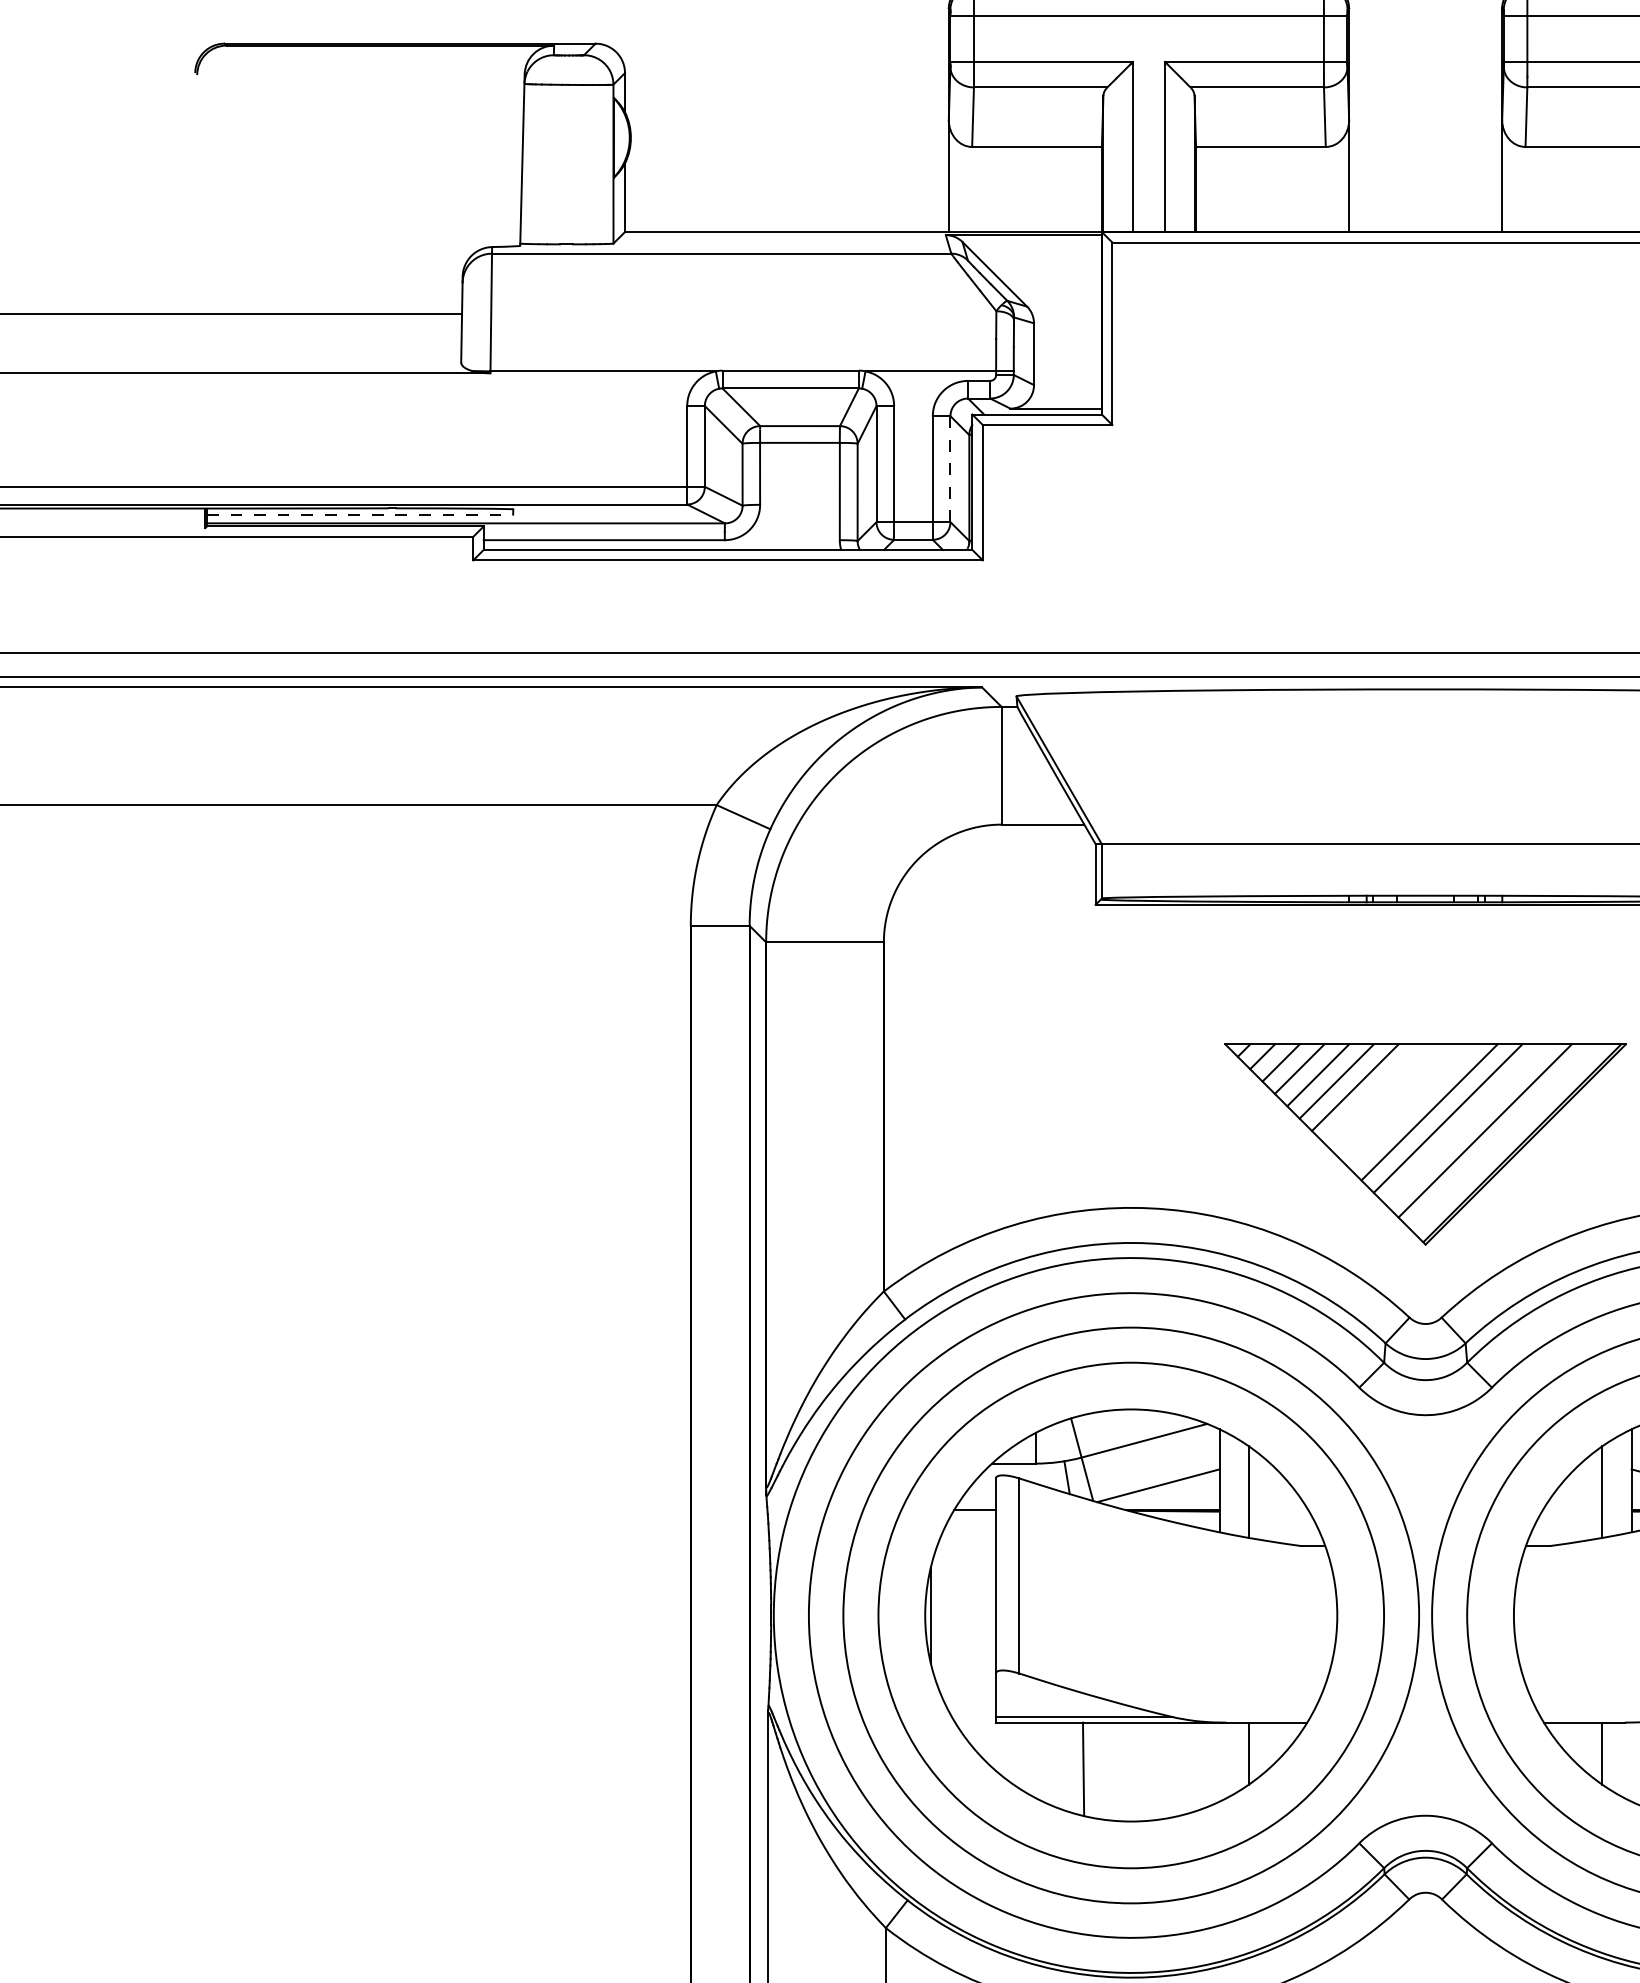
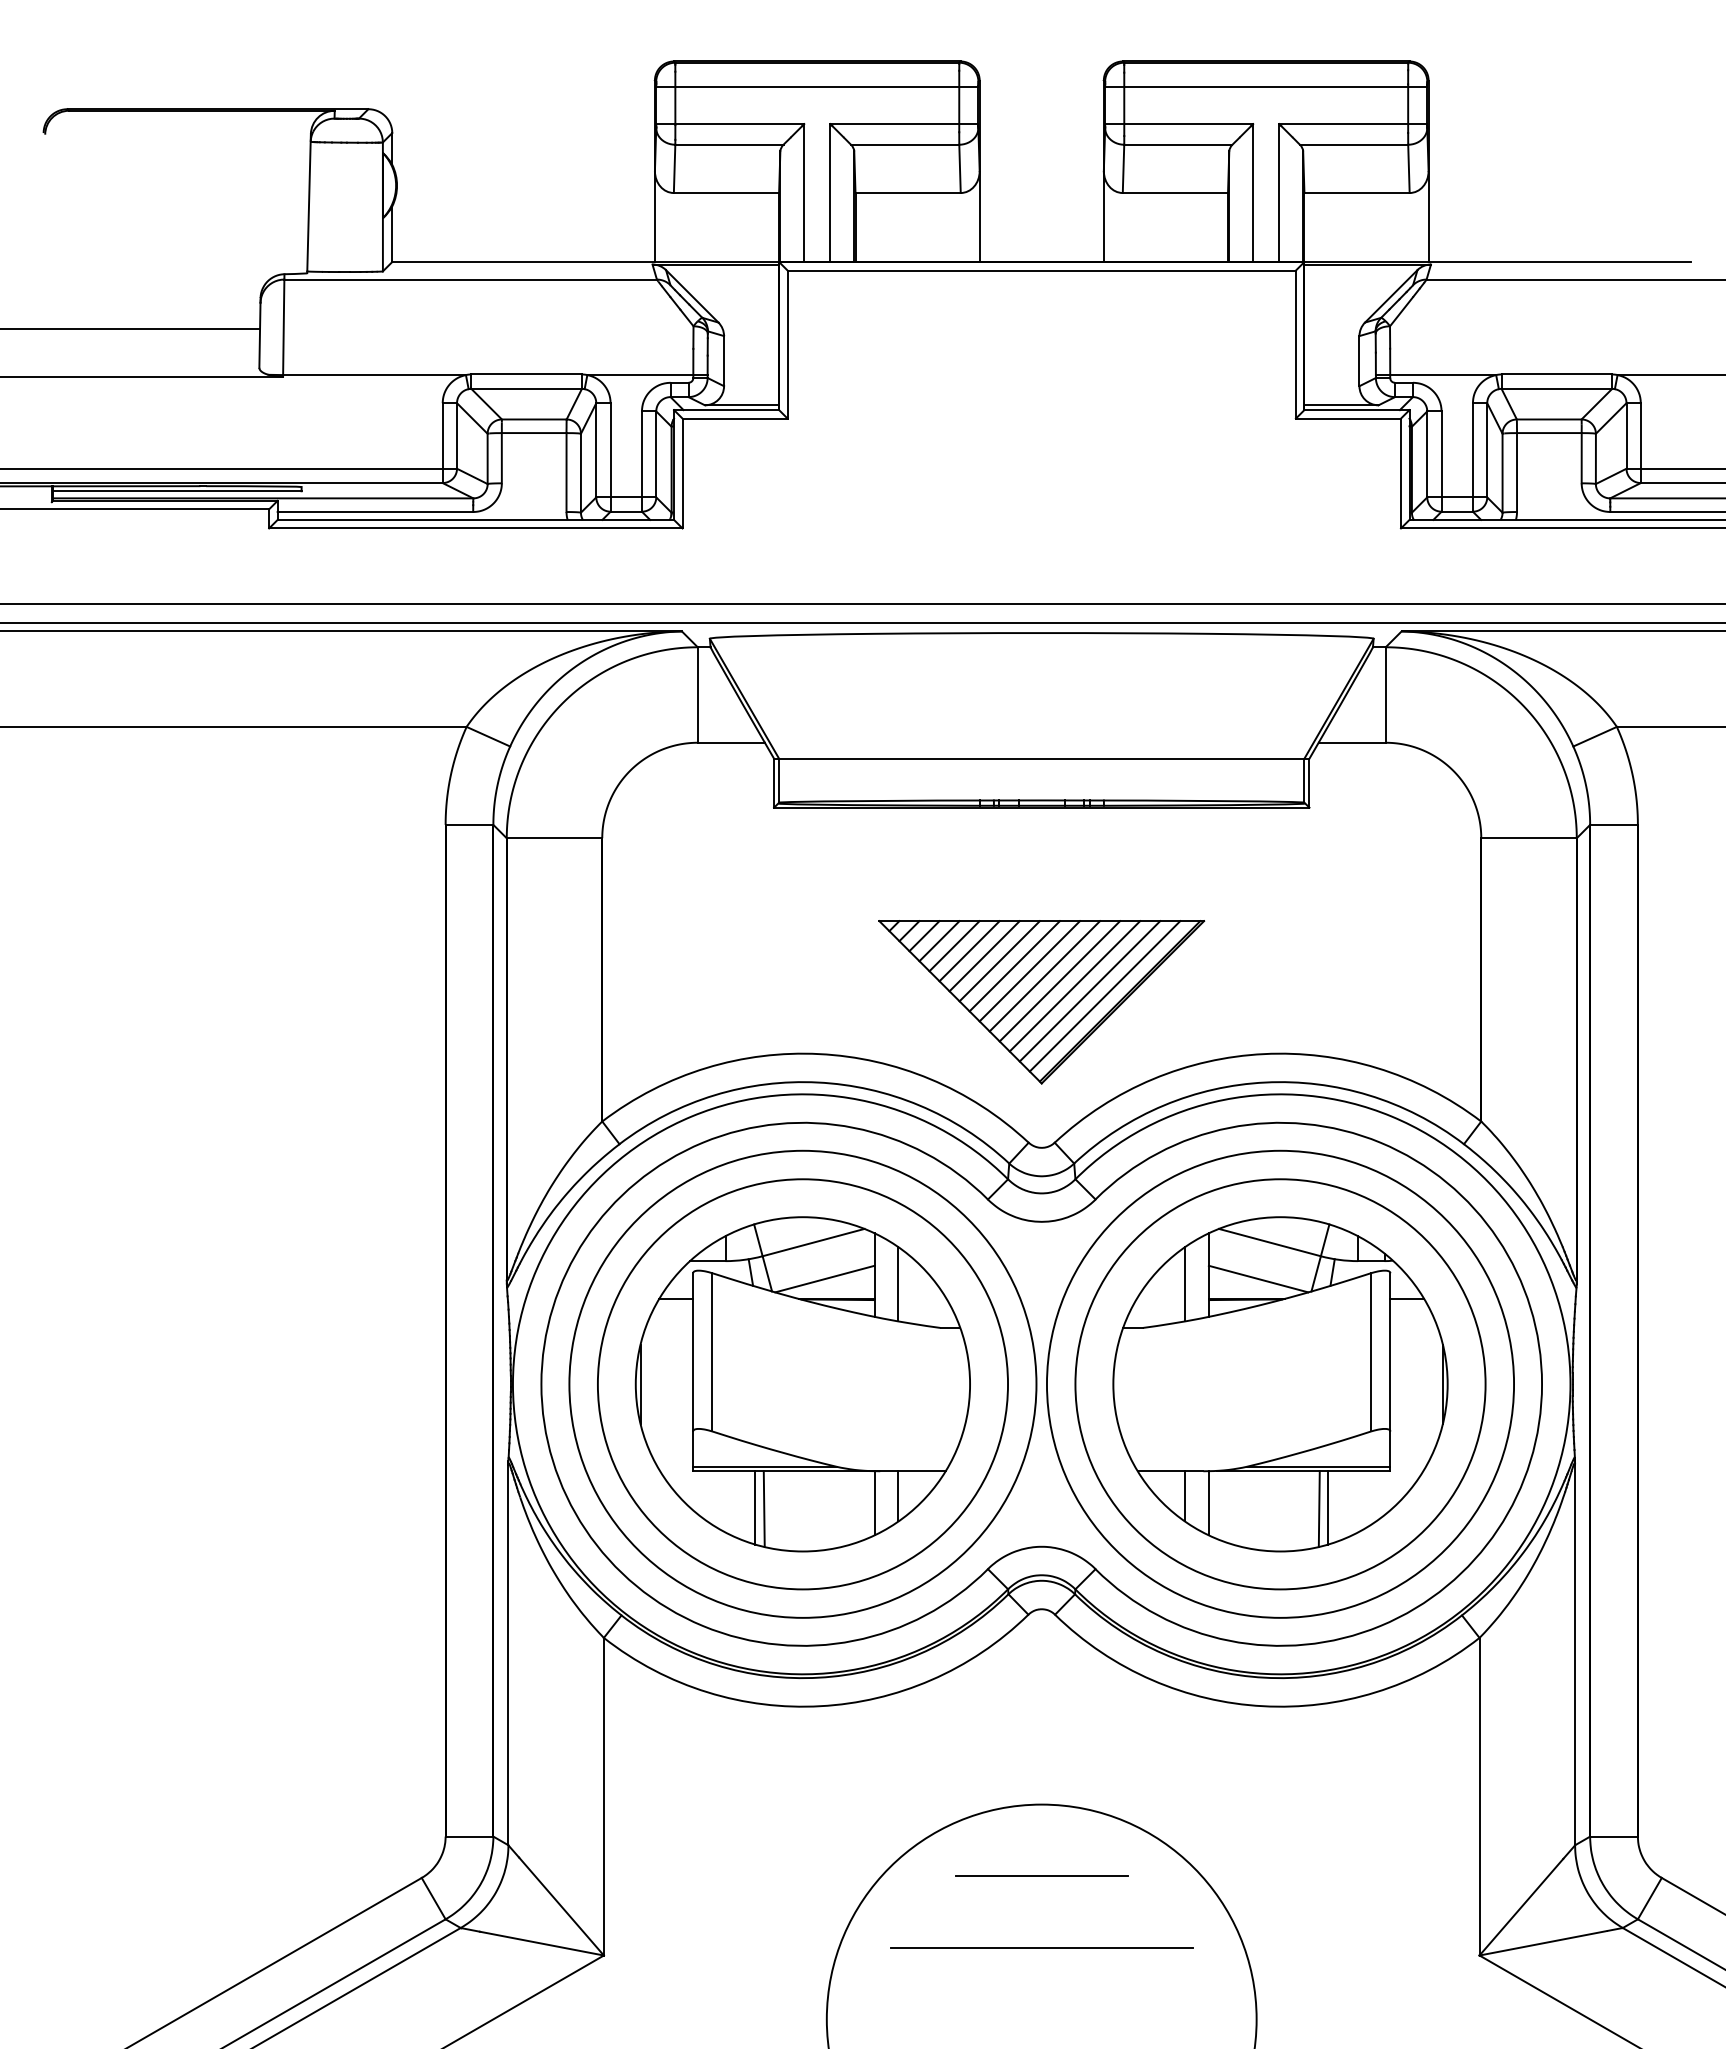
line: (950, 469) -> (656, 454), dashed -> solid
line: (360, 514) -> (177, 491), dashed -> solid
line: (1373, 1094) -> (999, 961), added
line: (1392, 1100) -> (1014, 966), added
line: (1410, 1106) -> (1029, 971), added
line: (1466, 1125) -> (1074, 986), added
line: (1502, 1137) -> (1104, 996), added
line: (1219, 1762) -> (874, 1503), added
line: (1631, 1762) -> (1208, 1503), added
line: (1072, 1767) -> (755, 1507), added

